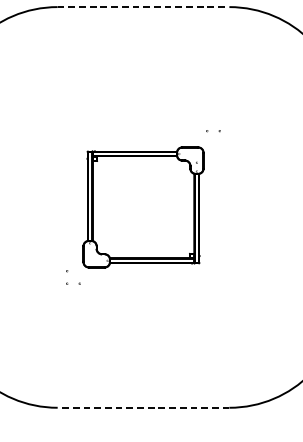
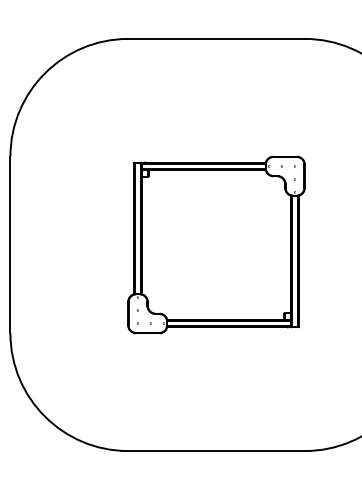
line: (143, 6) -> (216, 38), dashed -> solid
part: (143, 206) -> (216, 244), size x1.43
line: (143, 408) -> (216, 451), dashed -> solid

